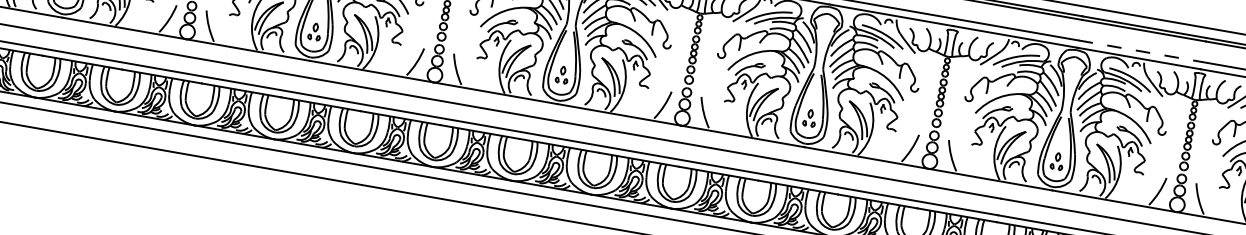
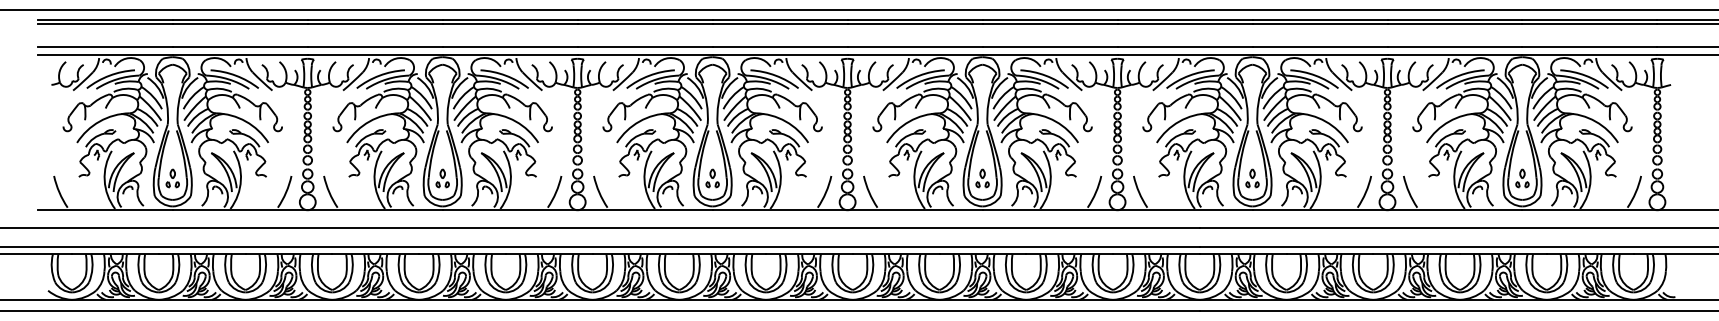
line: (1140, 51) -> (1320, 46), dashed -> solid

